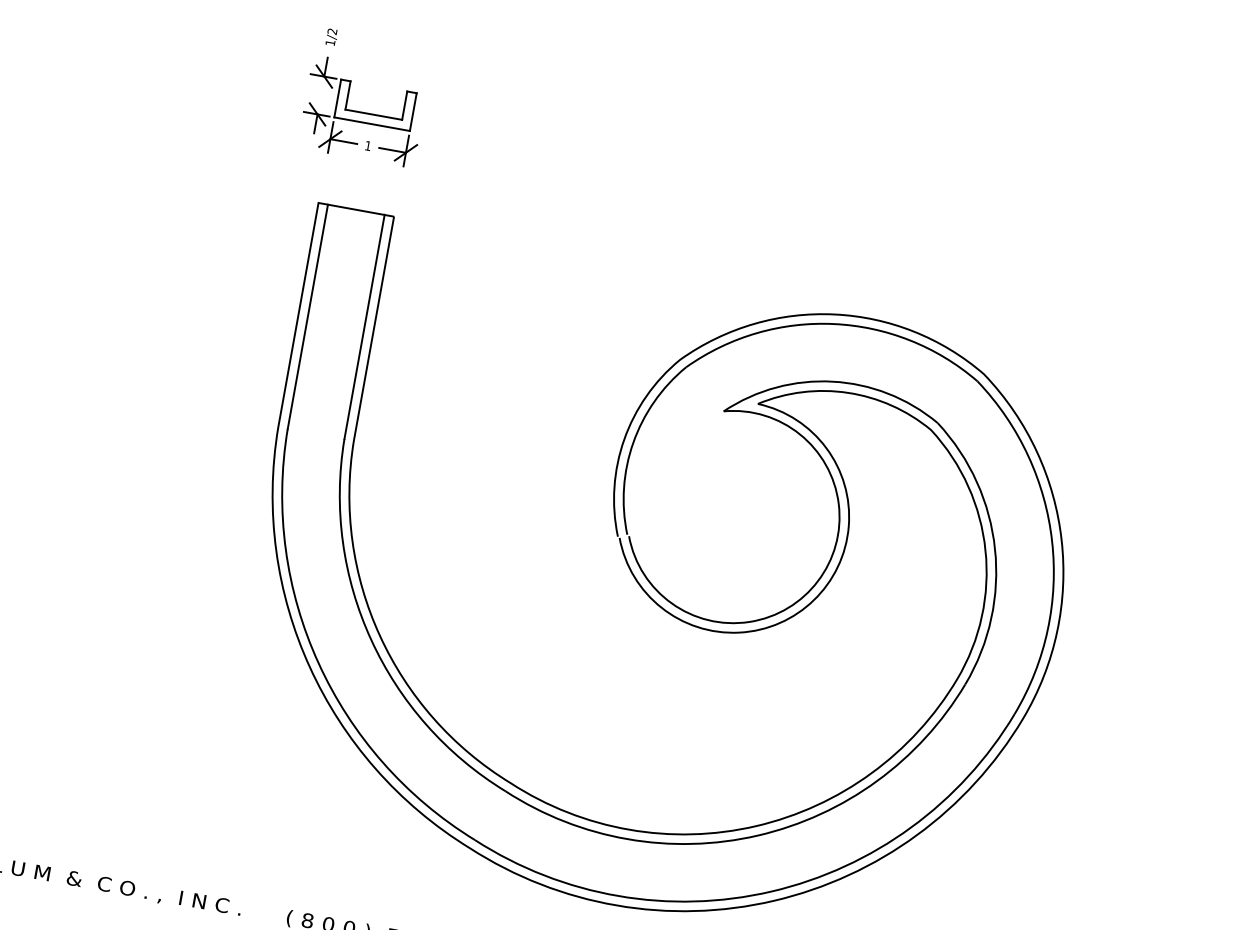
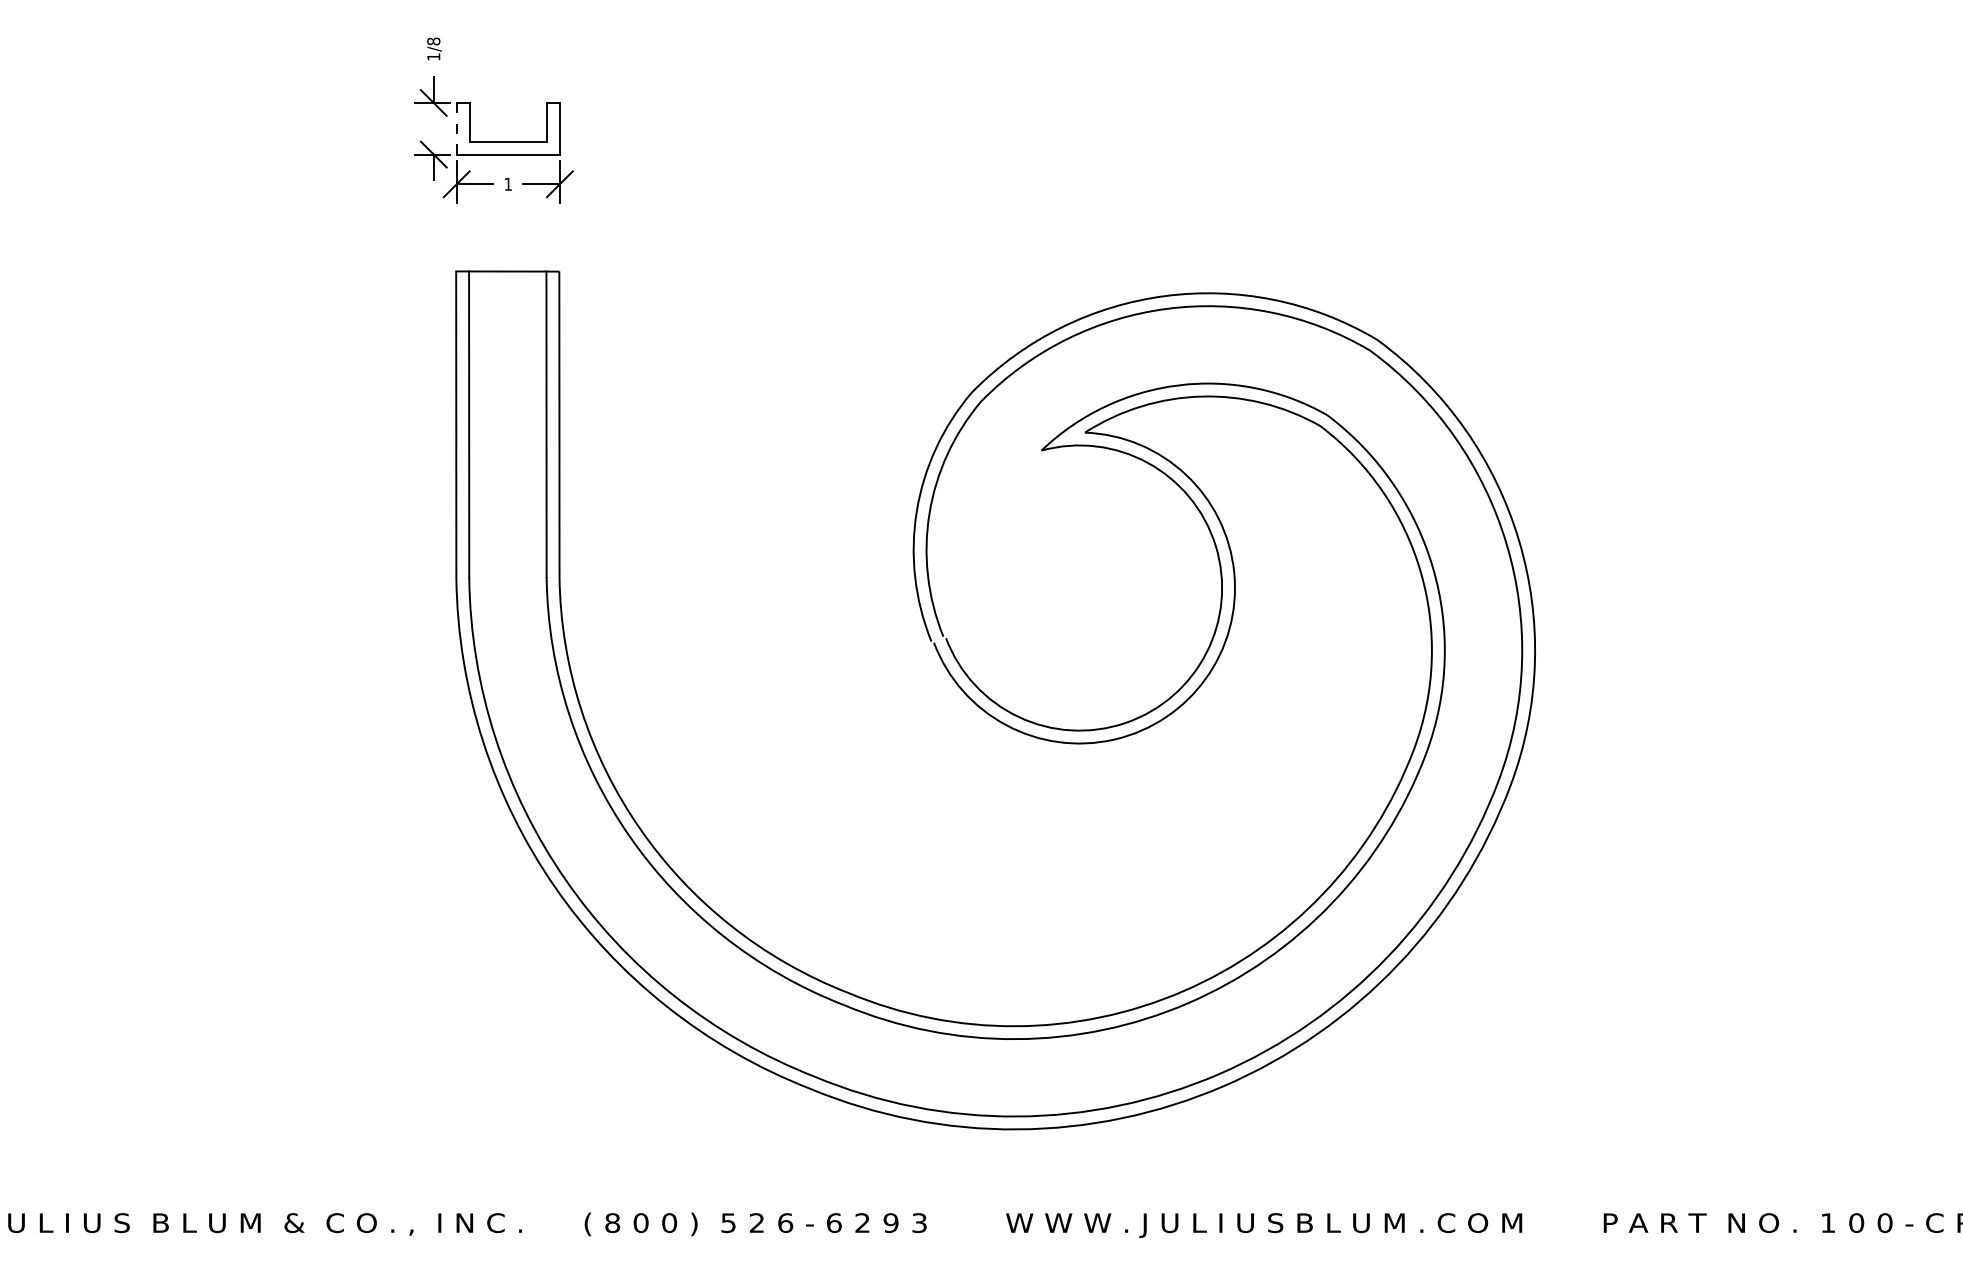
text: (332, 31) -> (433, 41), 1/2 -> 1/8
line: (337, 98) -> (456, 128), solid -> dashed

